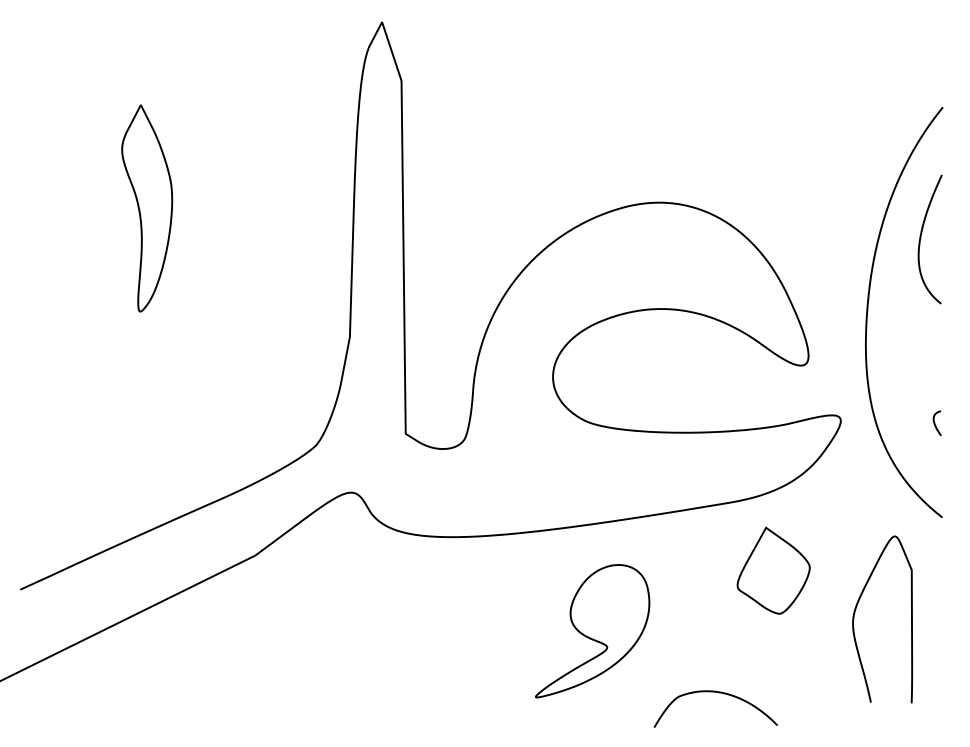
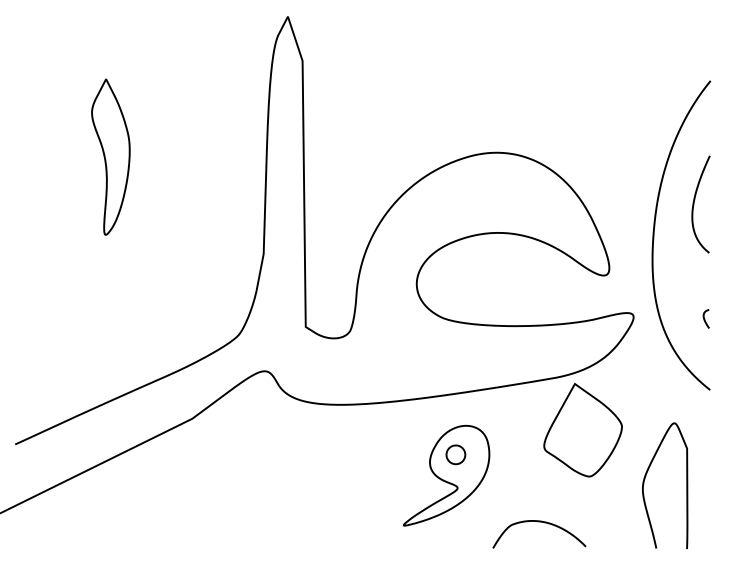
curve: (921, 239) -> (694, 204), moved
part: (772, 569) -> (582, 429), size x1.43
part: (604, 603) -> (455, 454), added
curve: (856, 611) -> (645, 479), moved

